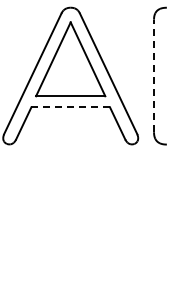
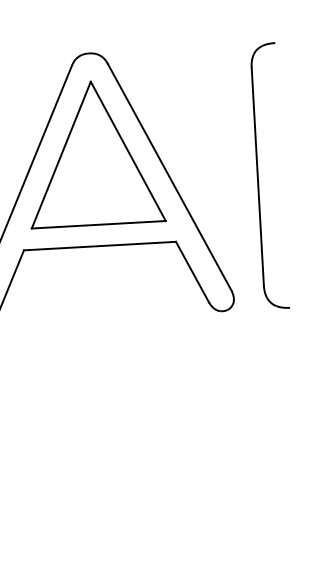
line: (154, 75) -> (258, 175), dashed -> solid
line: (71, 107) -> (101, 246), dashed -> solid

